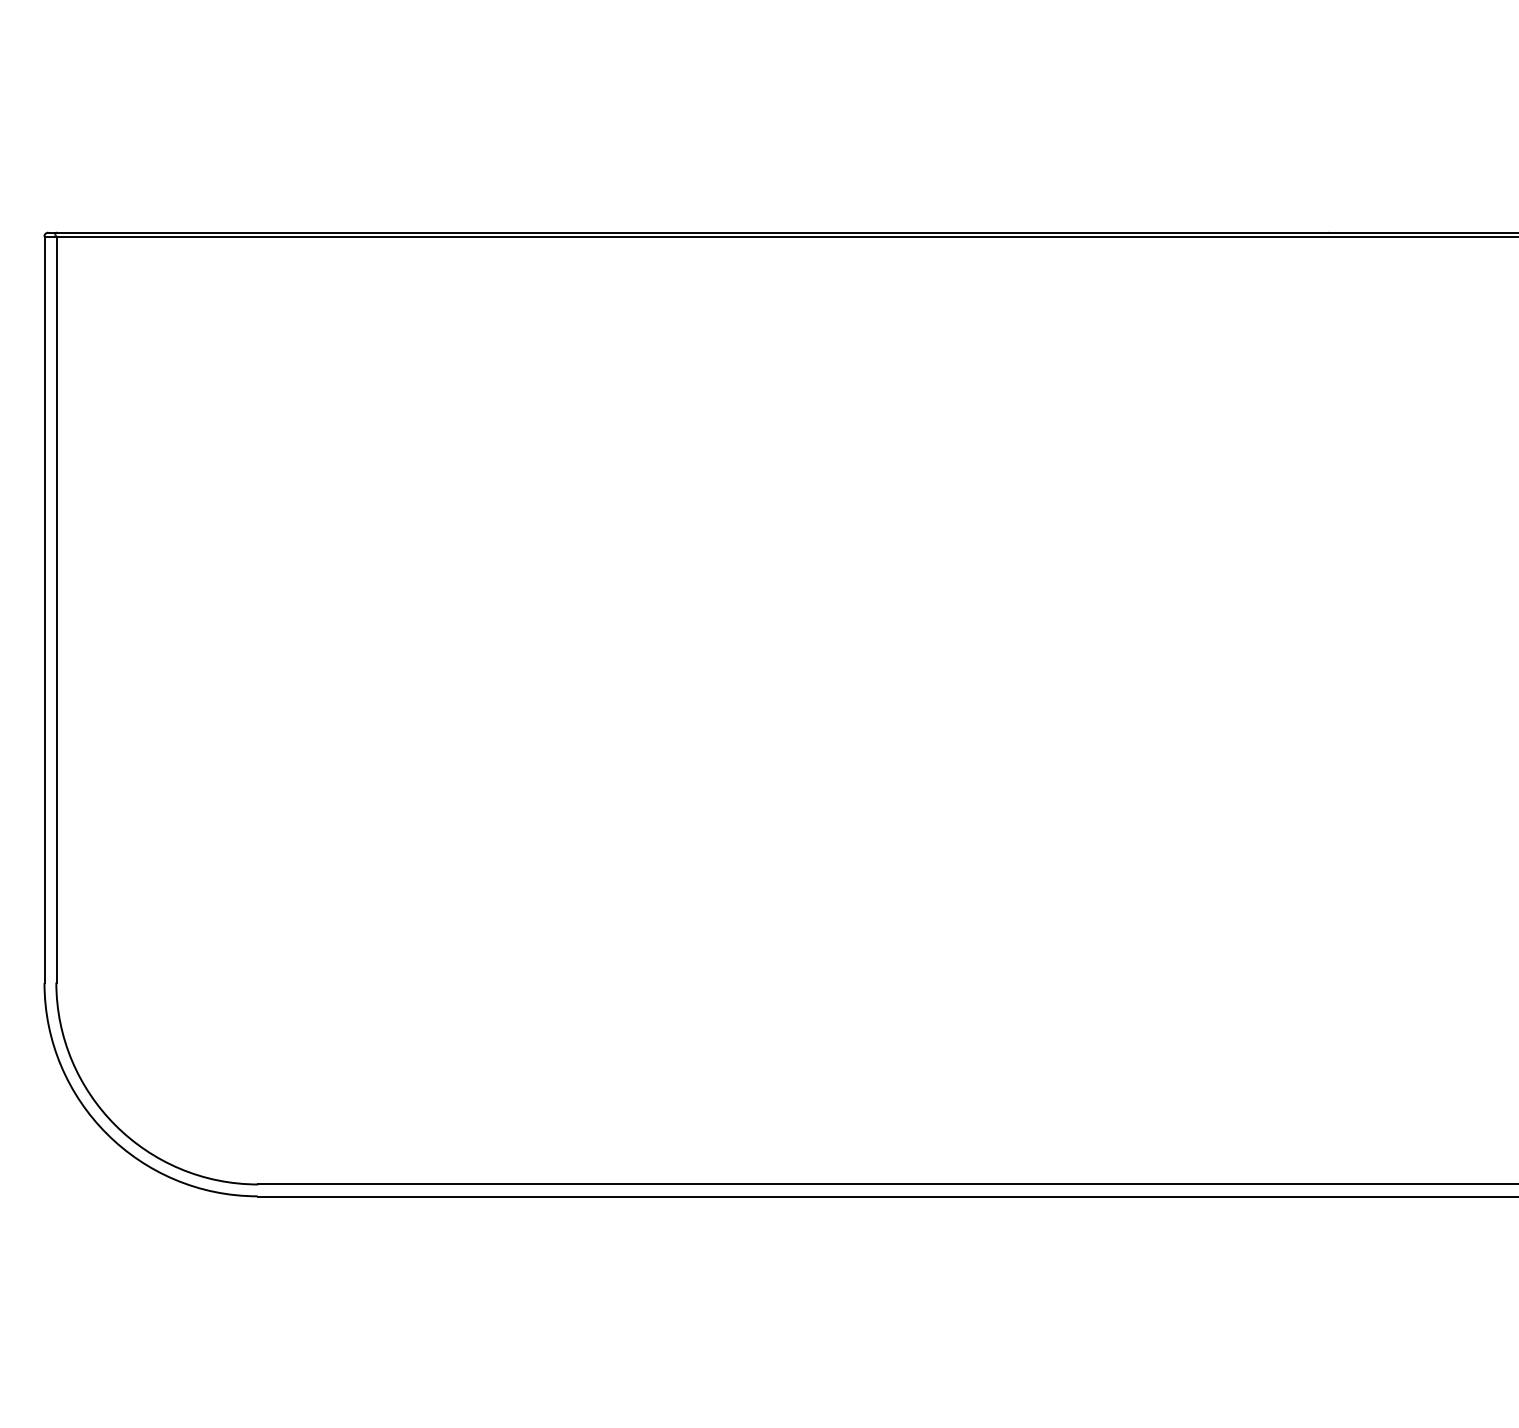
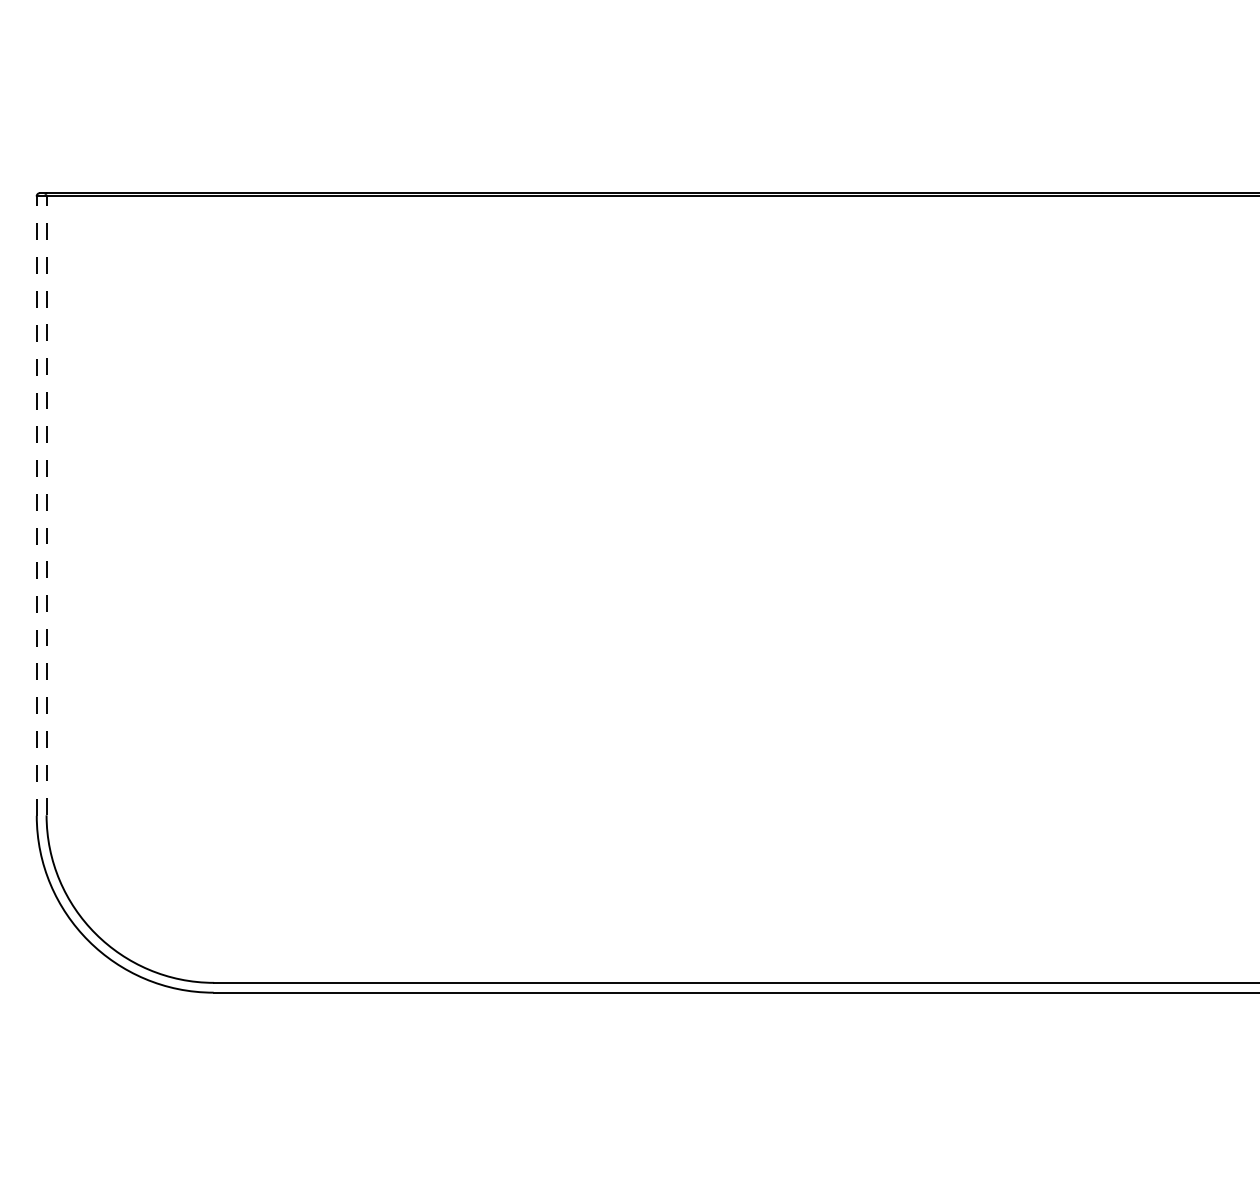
line: (44, 609) -> (36, 505), solid -> dashed
line: (56, 609) -> (46, 505), solid -> dashed

